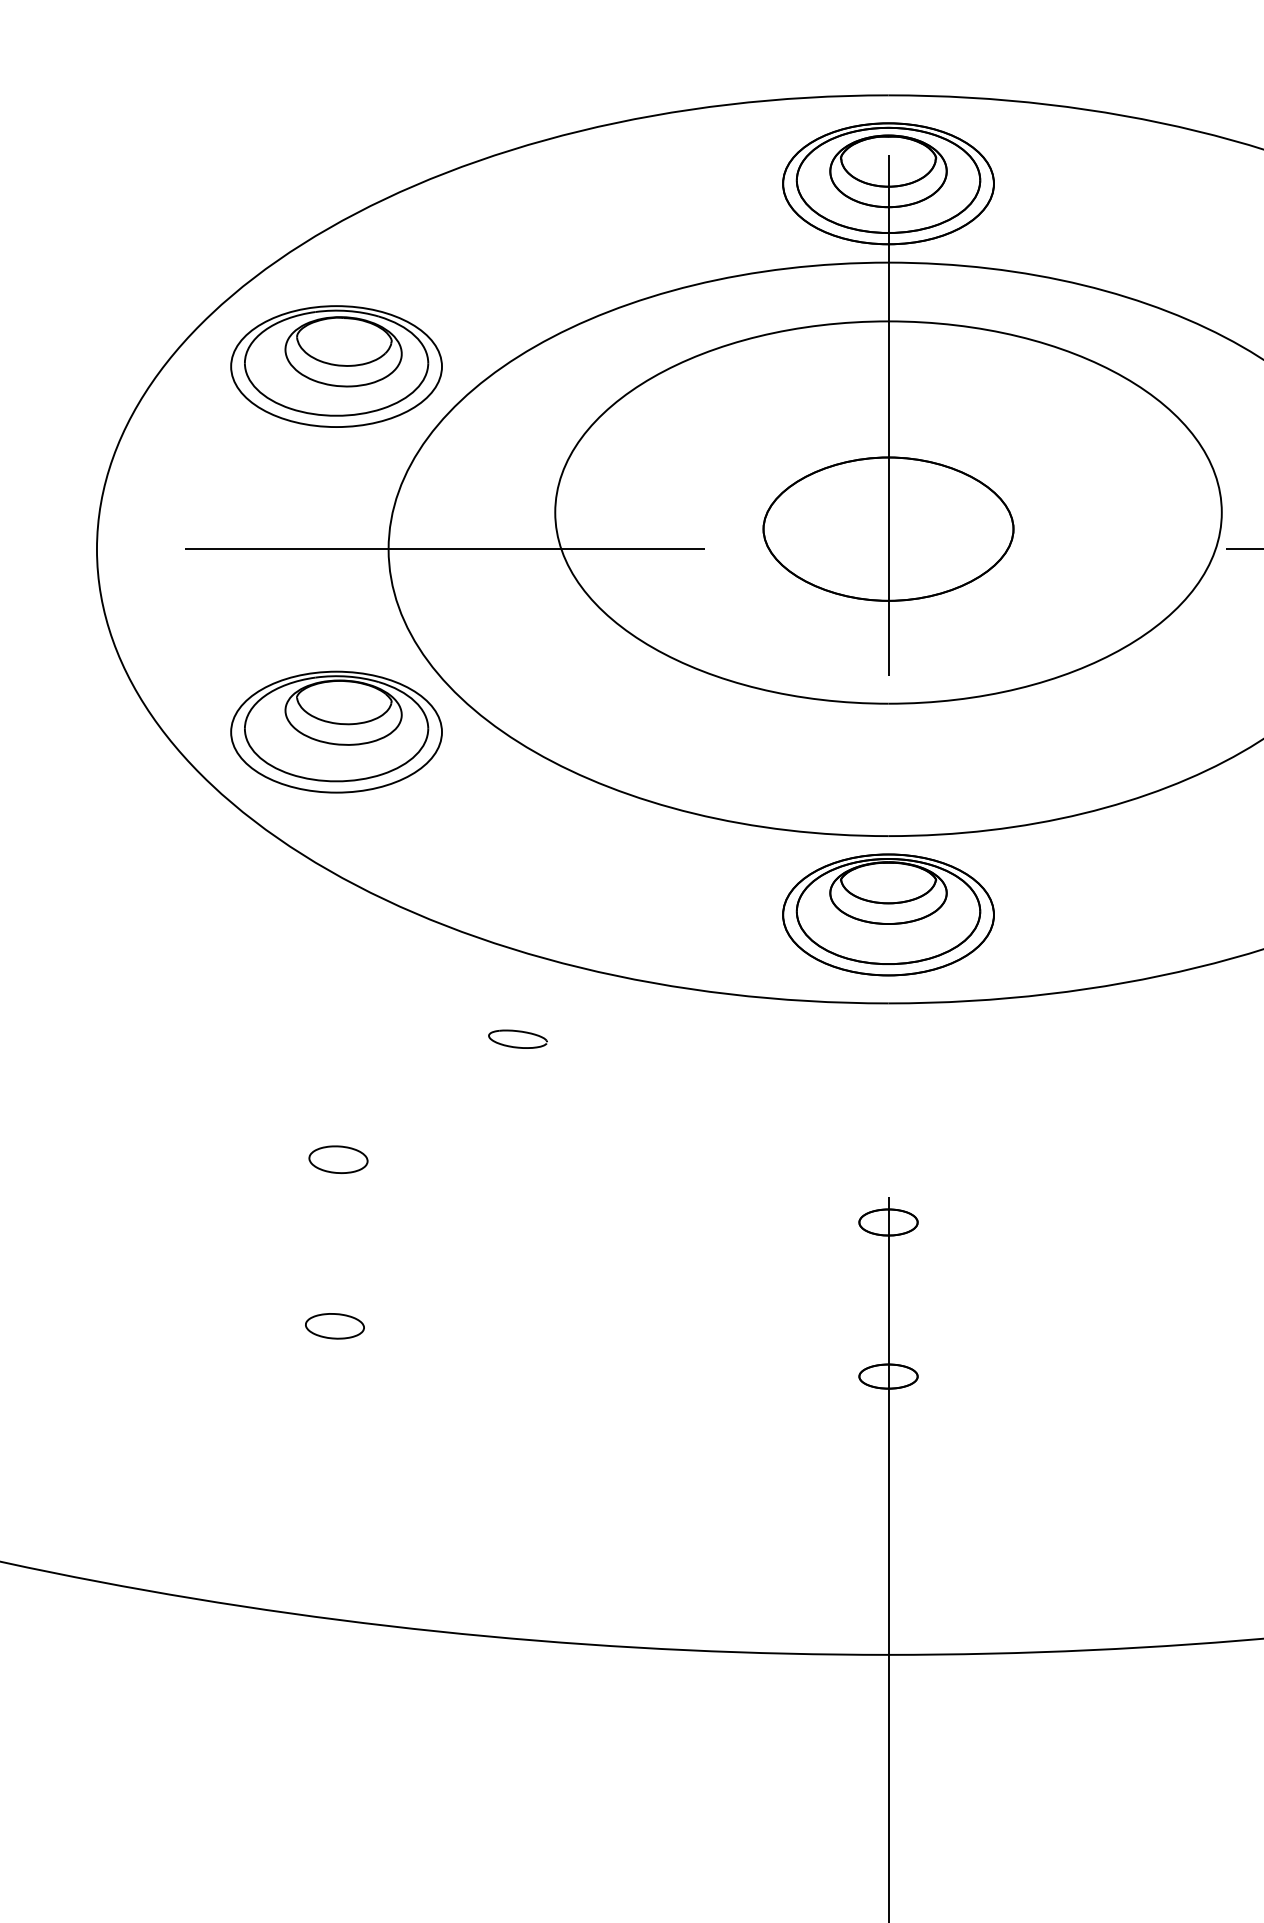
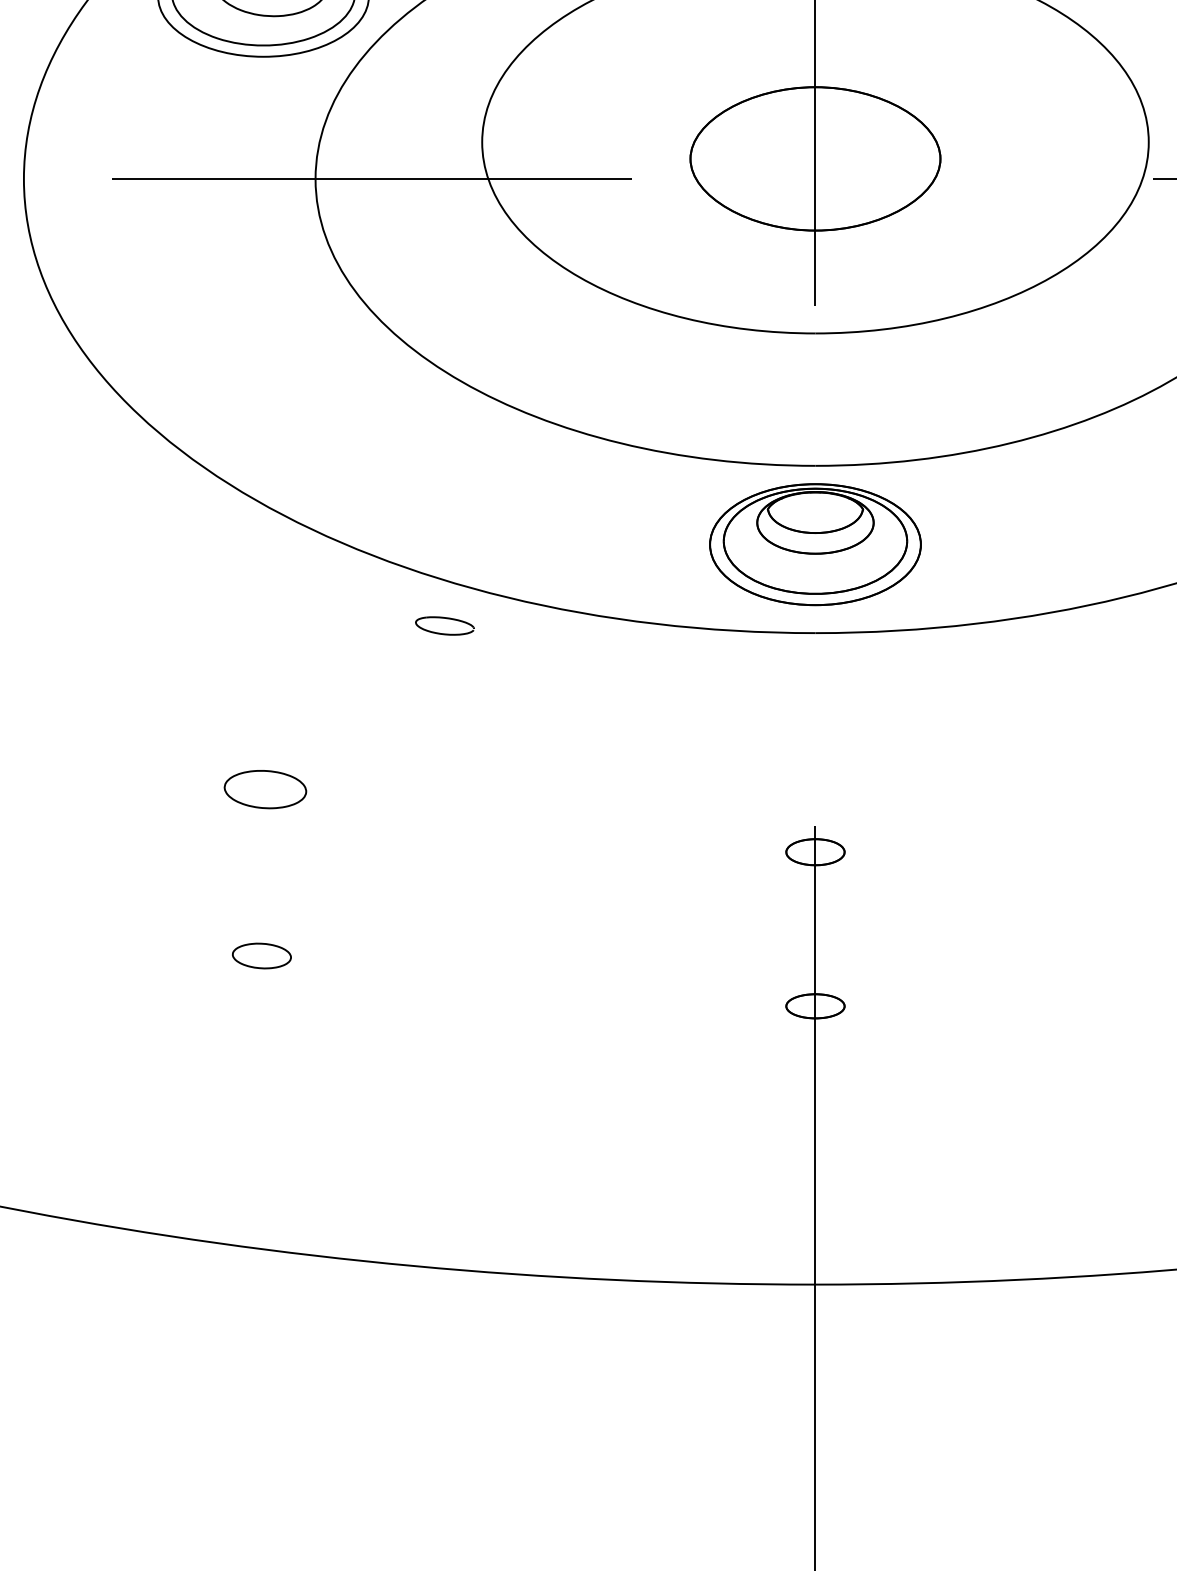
part: (336, 731) -> (263, 361), removed
part: (517, 1038) -> (444, 625), moved
part: (338, 1159) -> (265, 789), size x1.4

